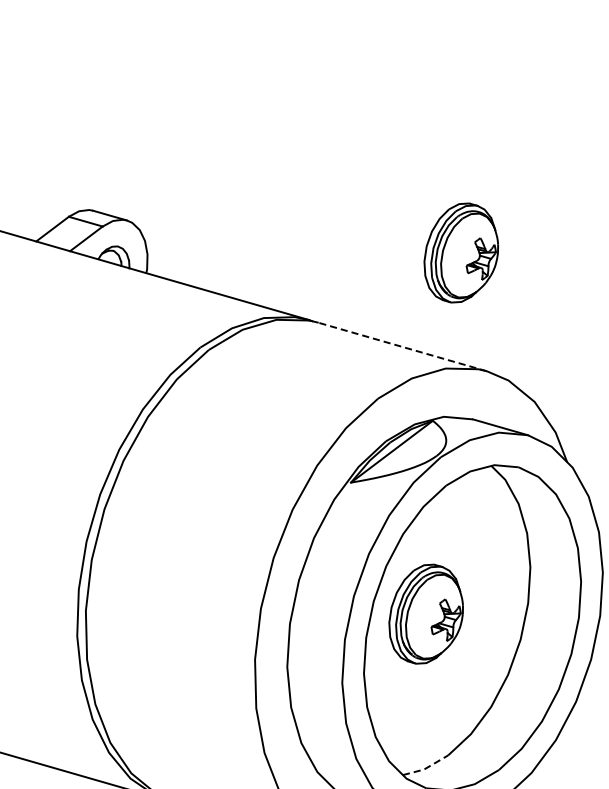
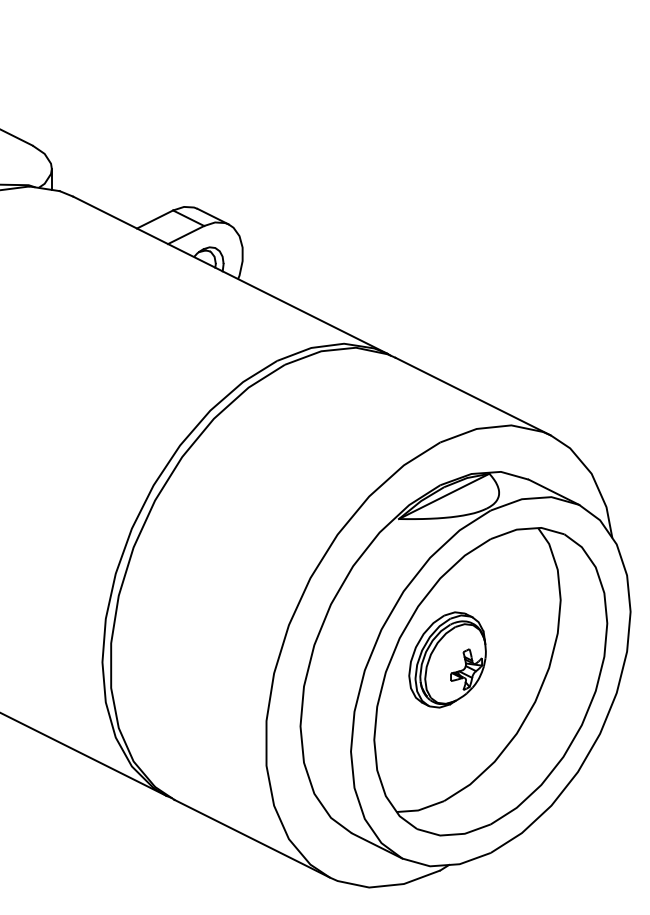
part: (460, 252) -> (546, 315), removed
line: (402, 346) -> (473, 396), dashed -> solid
line: (427, 767) -> (421, 809), dashed -> solid

